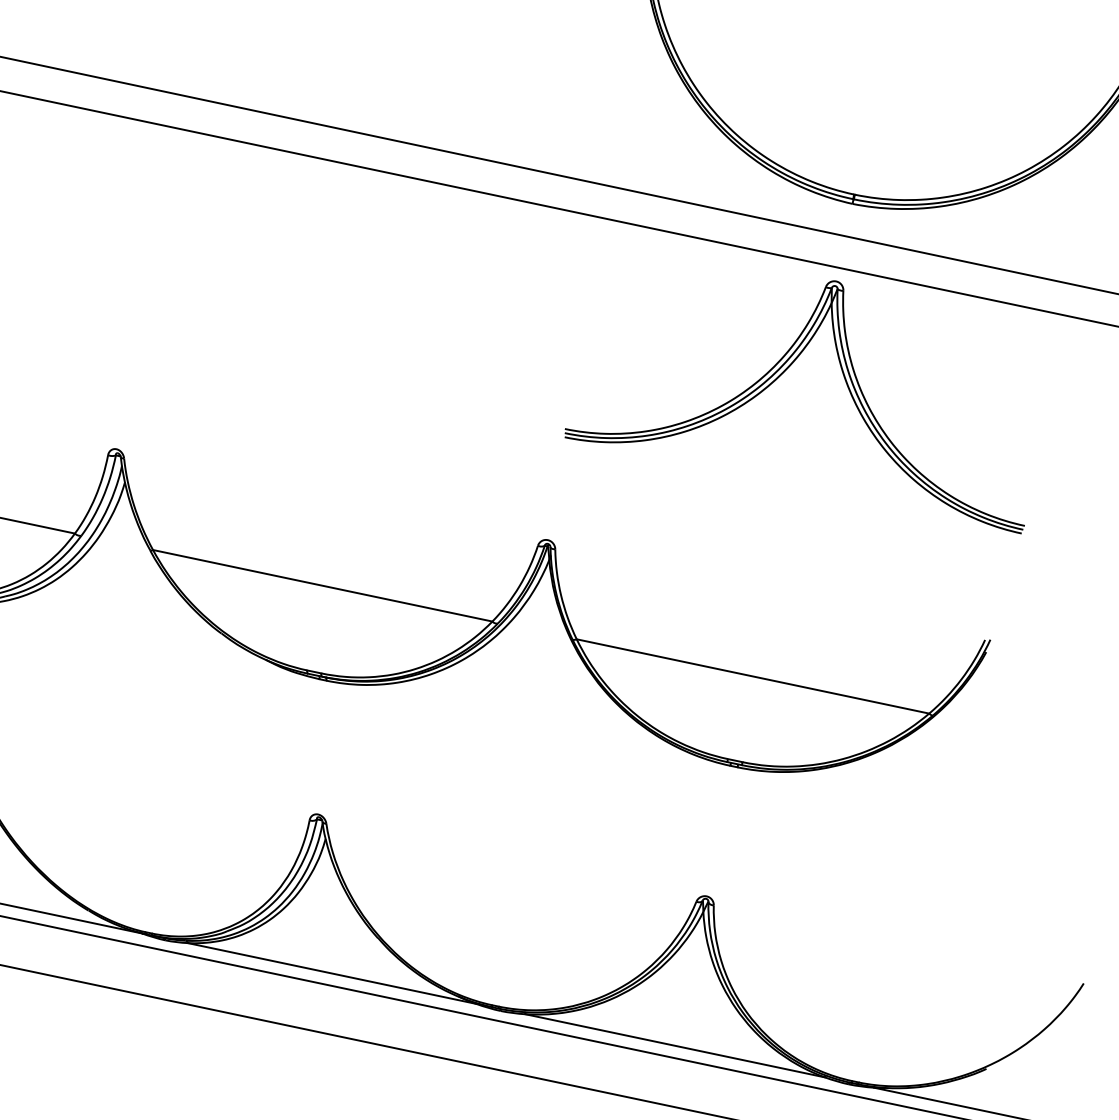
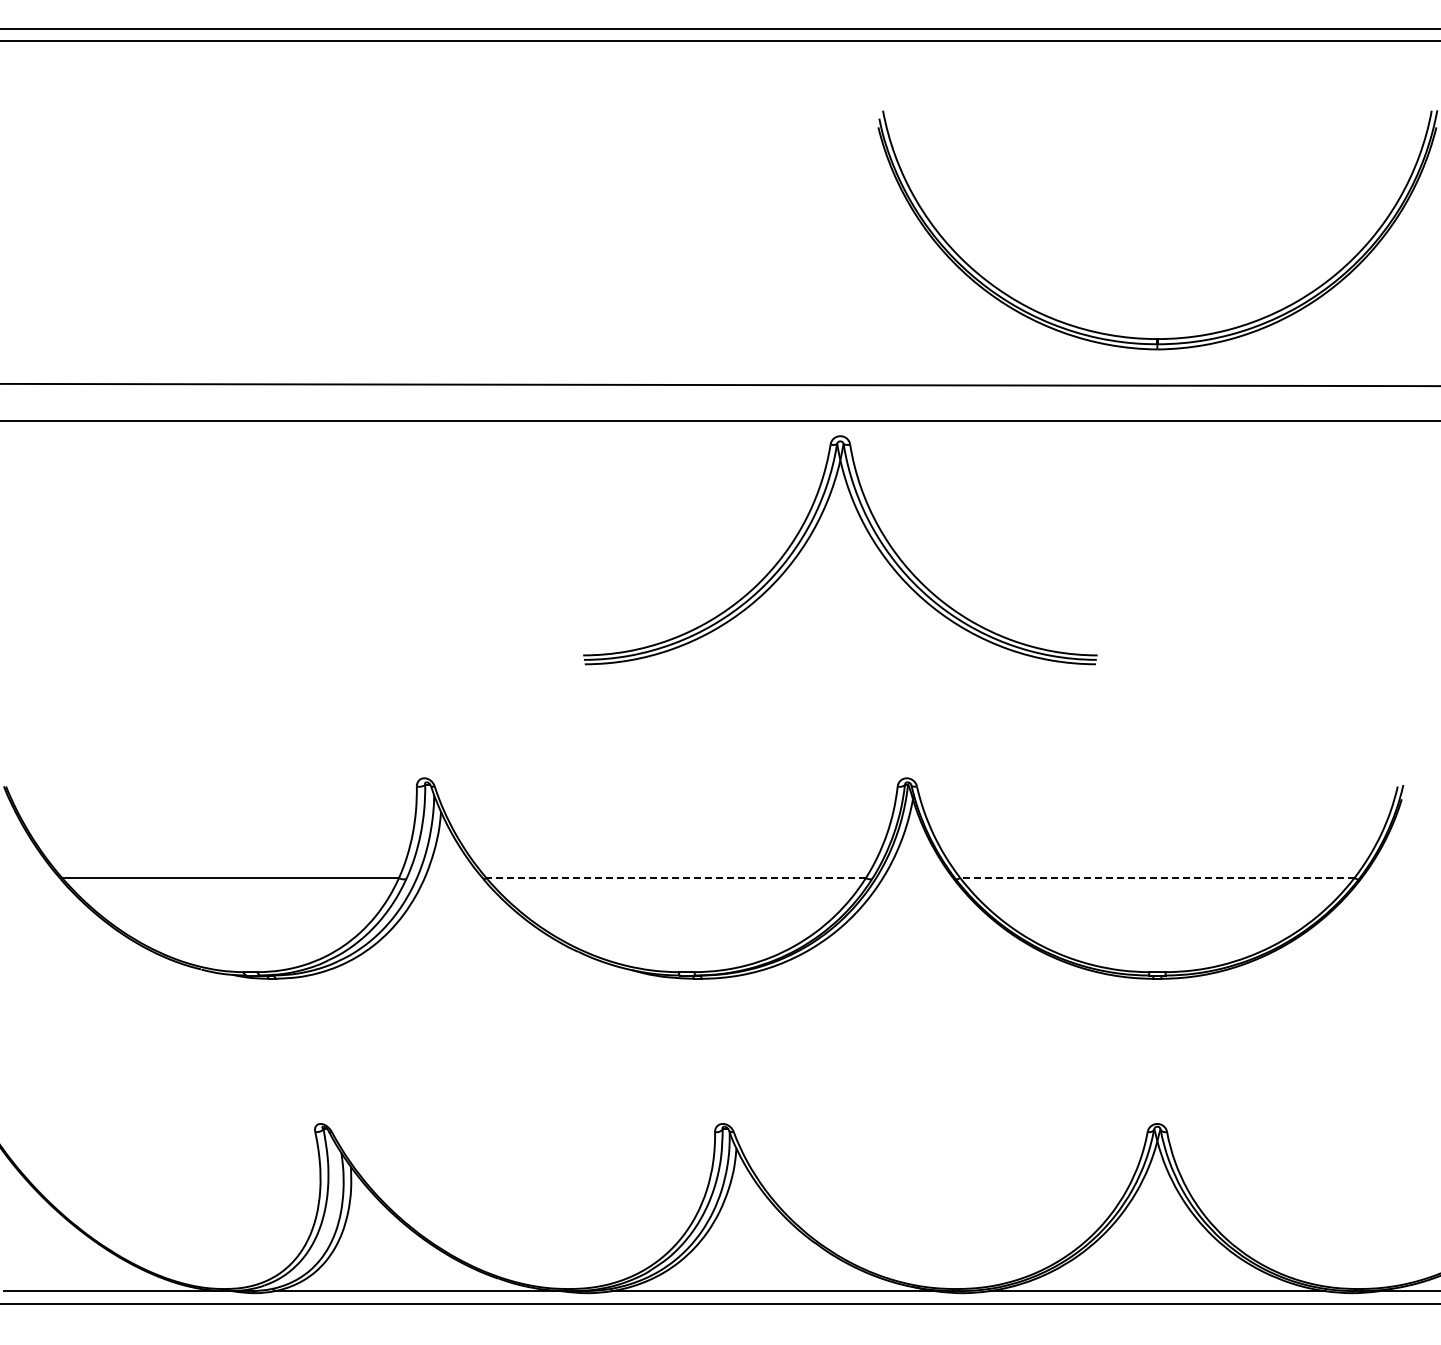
part: (841, 371) -> (866, 531), moved
line: (323, 585) -> (676, 877), solid -> dashed
line: (752, 675) -> (1156, 877), solid -> dashed

